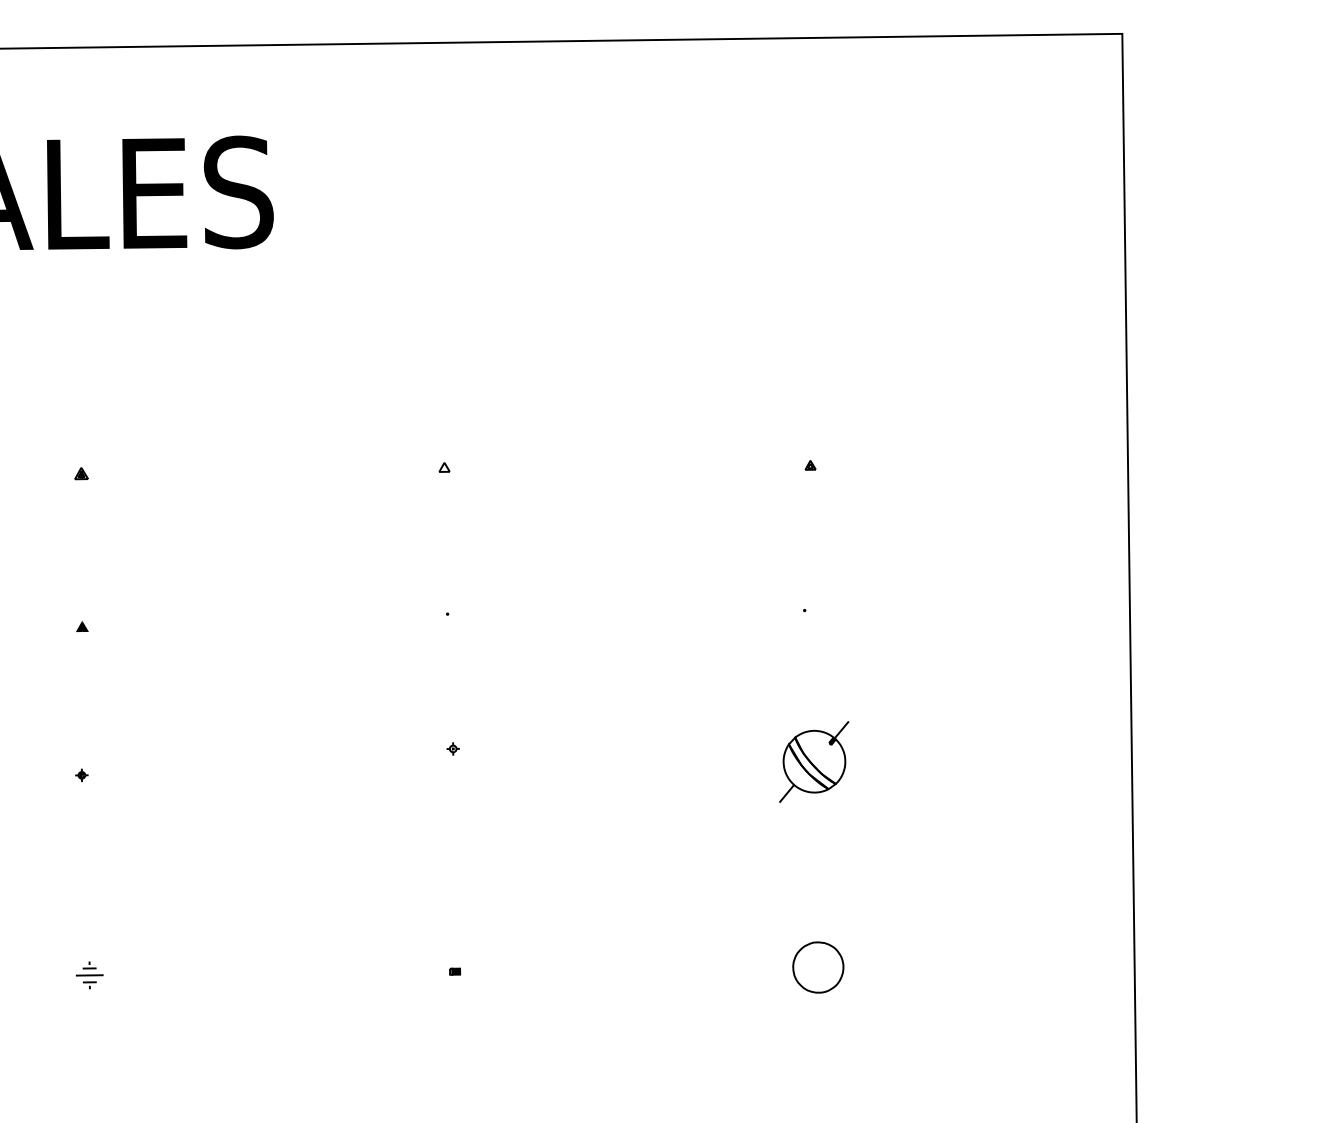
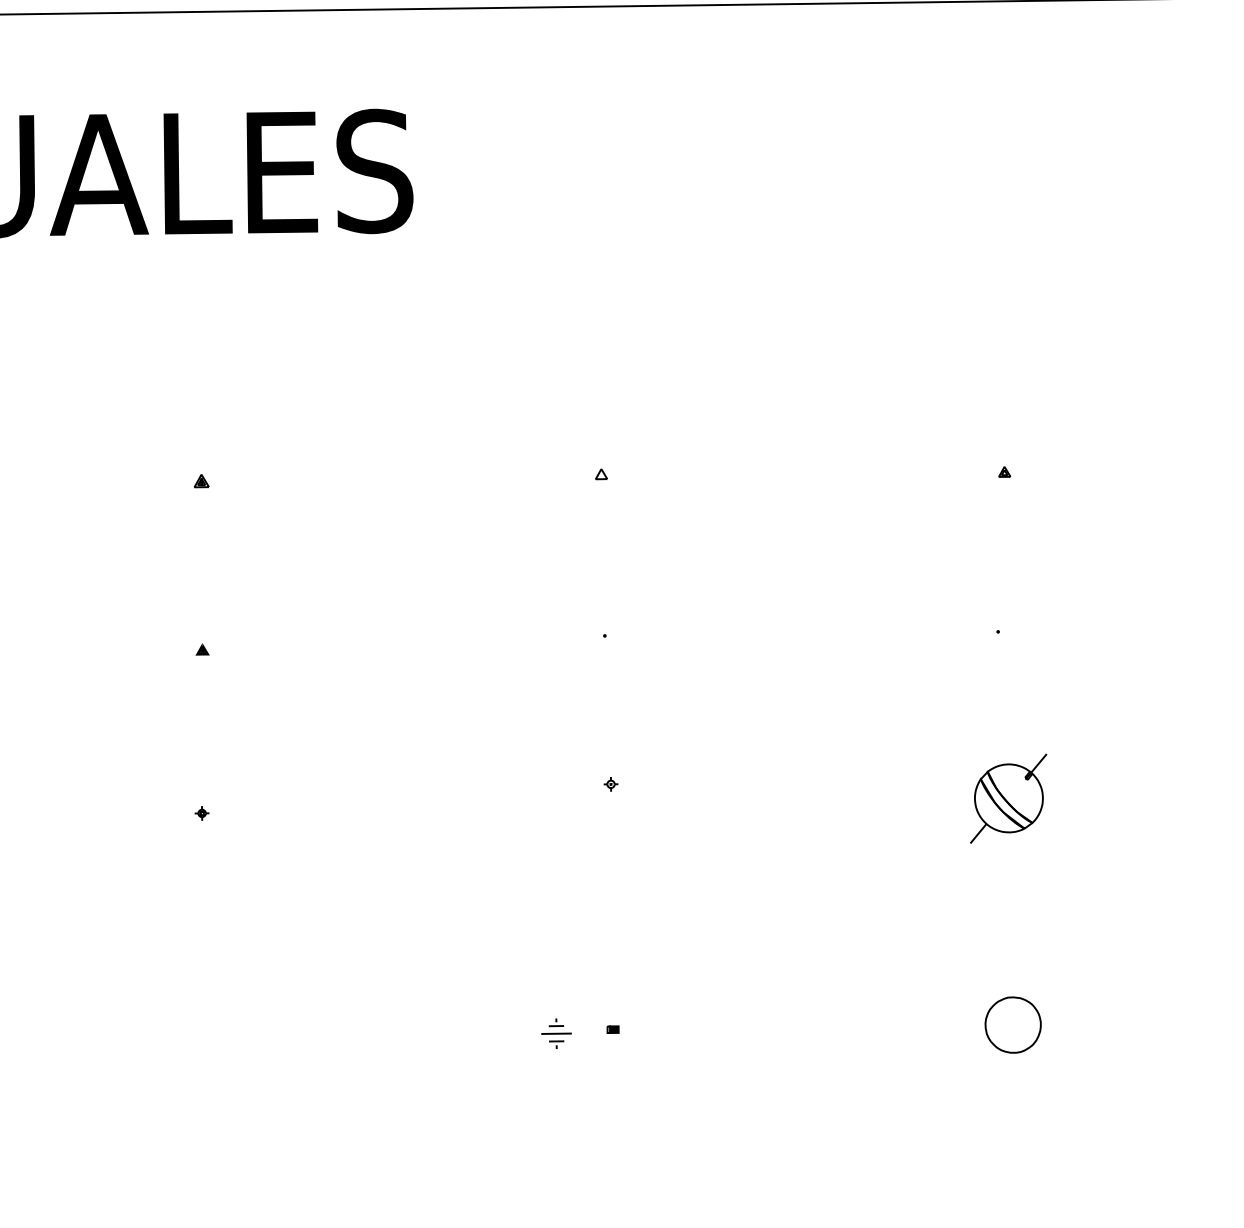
part: (89, 975) -> (556, 1033), moved

